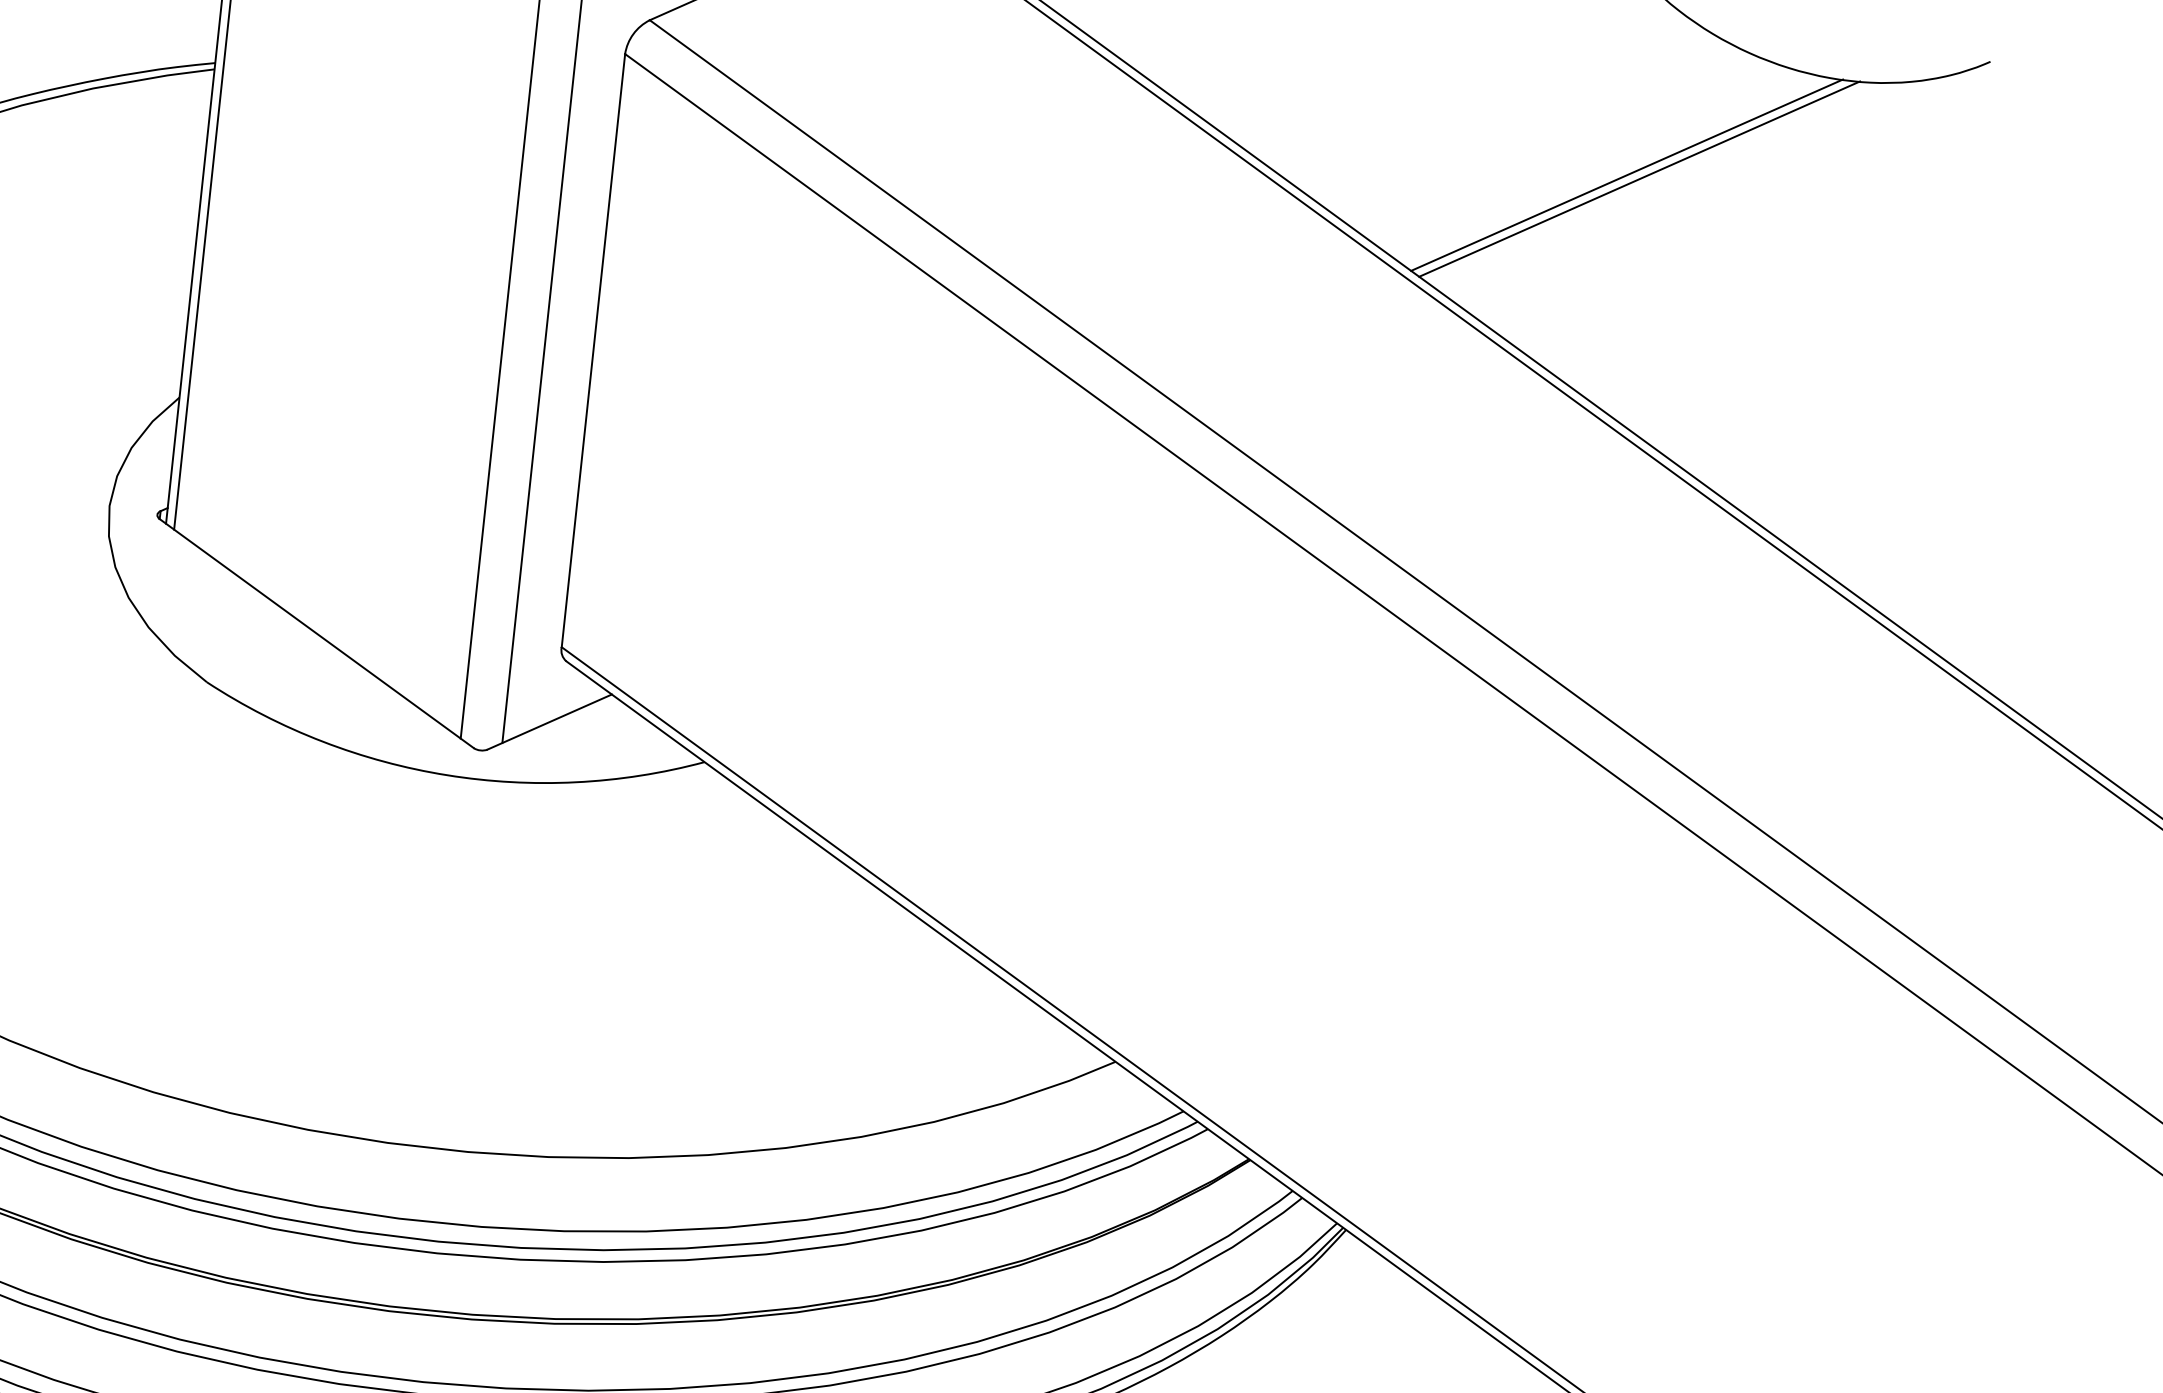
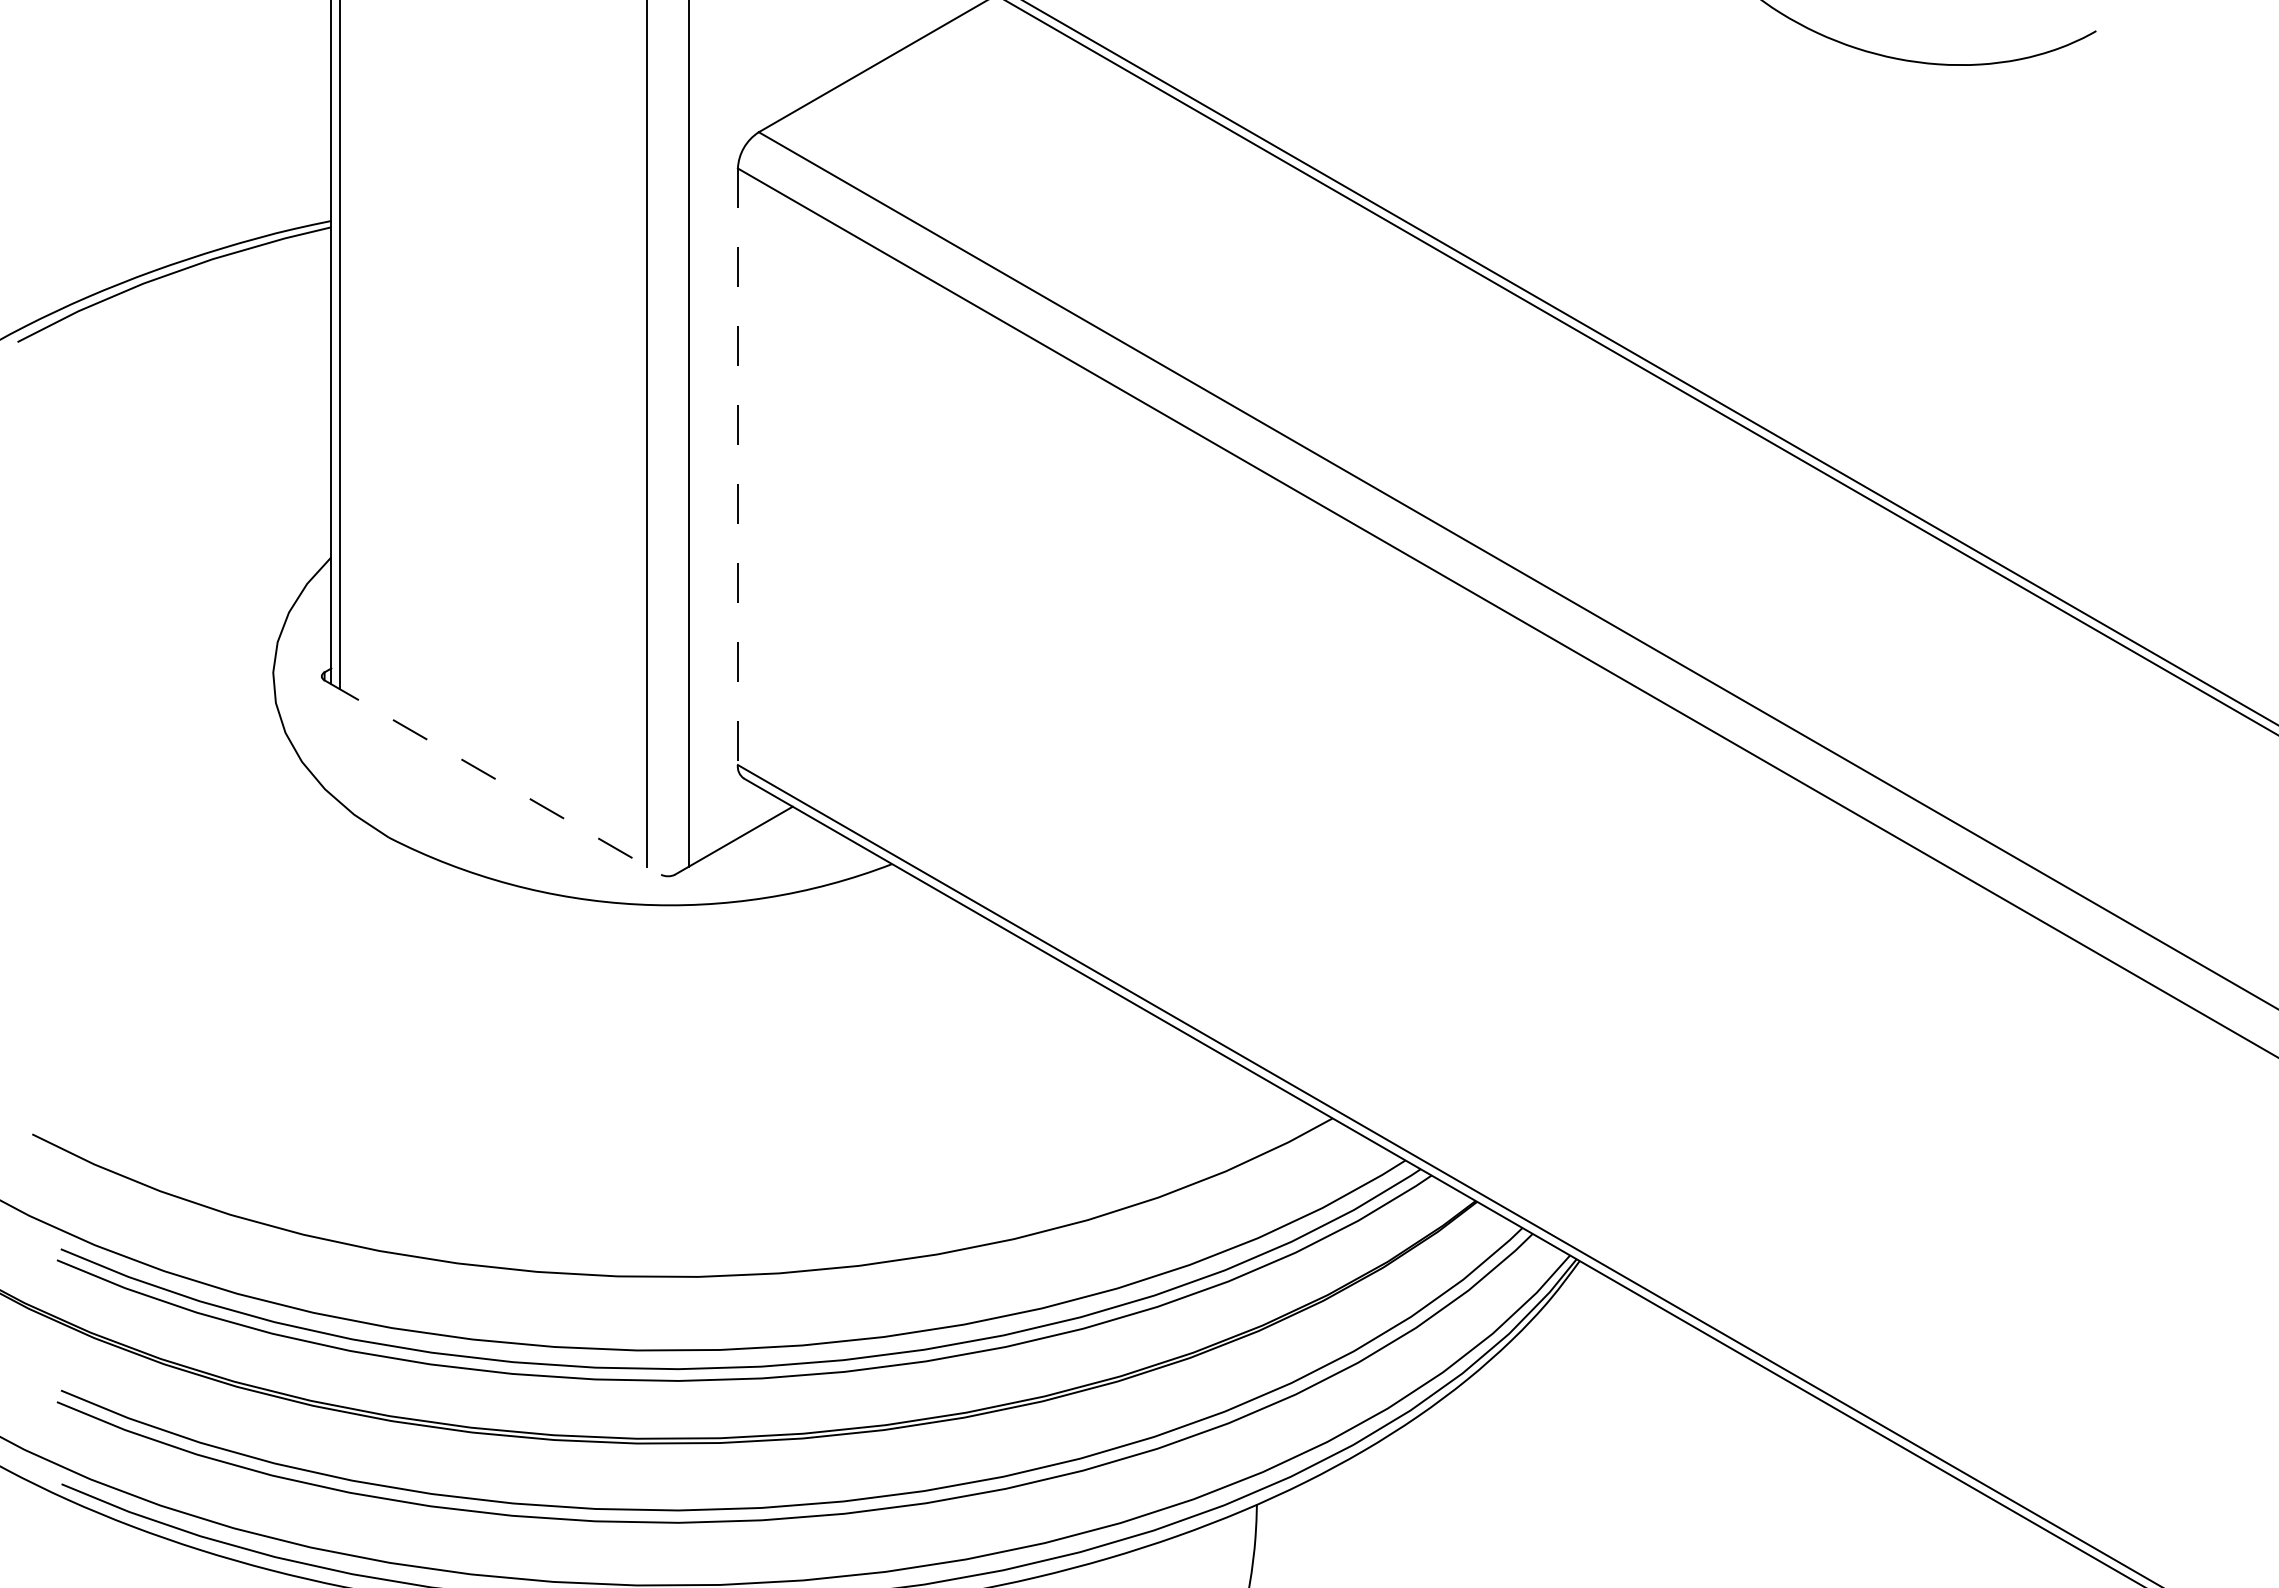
line: (1626, 175) -> (1746, 182), removed
line: (1639, 178) -> (1759, 184), removed
line: (592, 351) -> (737, 467), solid -> dashed
line: (317, 633) -> (493, 777), solid -> dashed

